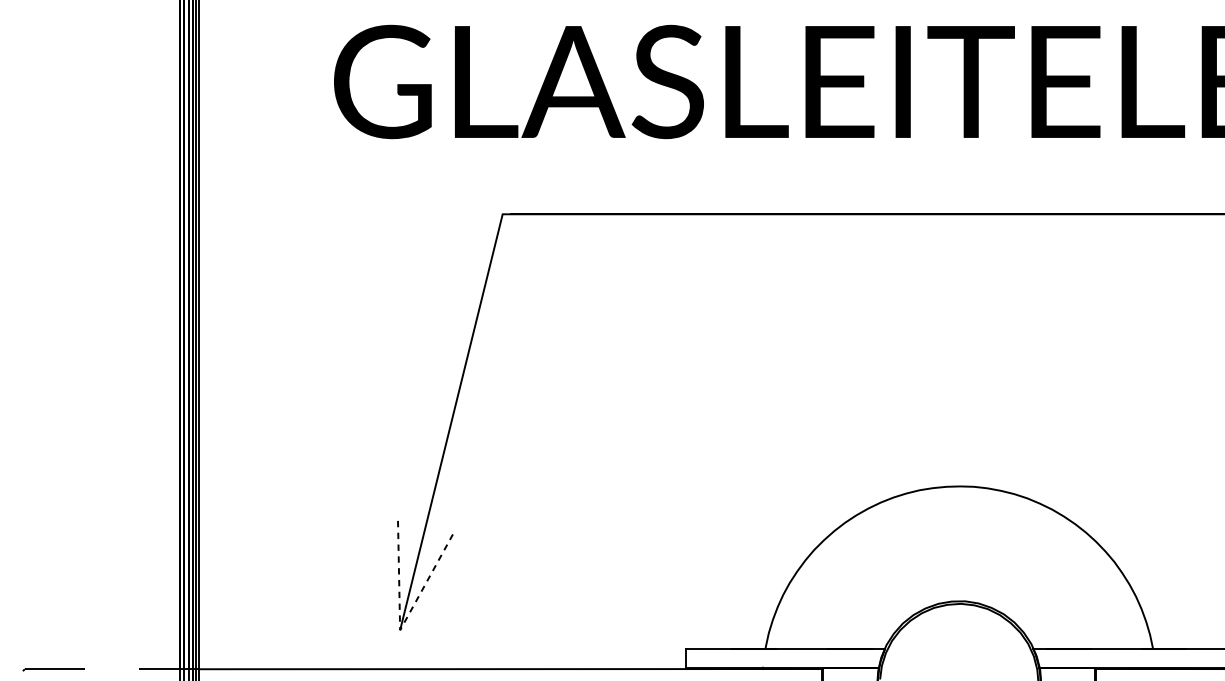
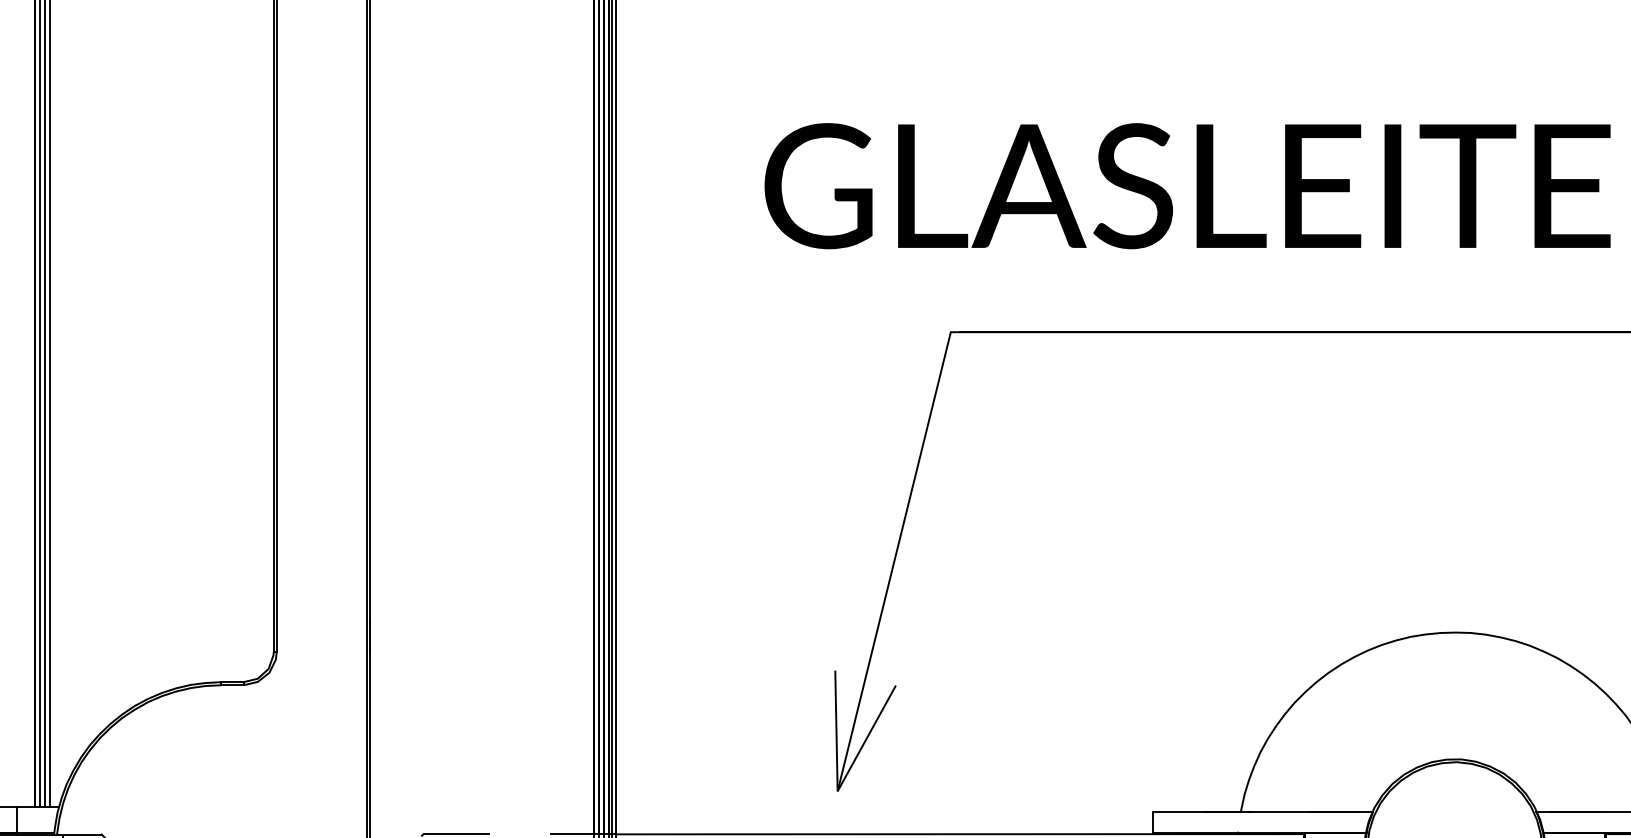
line: (400, 630) -> (837, 791), dashed -> solid

